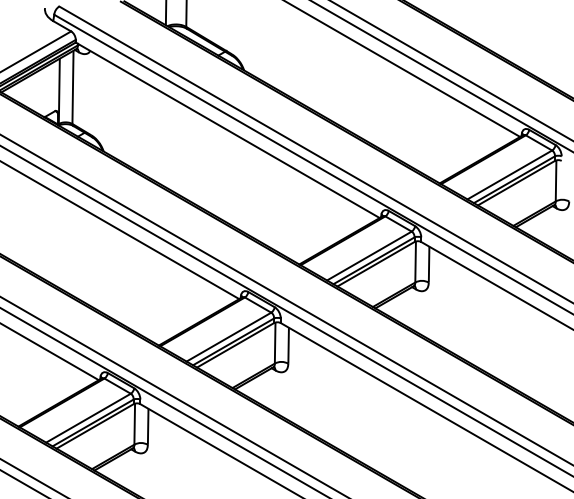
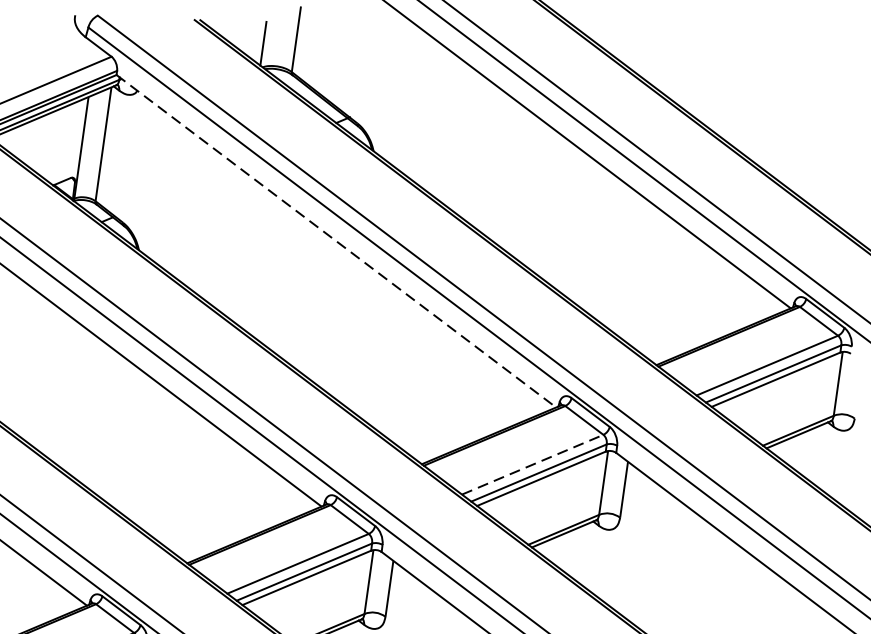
line: (228, 130) -> (337, 241), solid -> dashed
line: (369, 256) -> (532, 465), solid -> dashed

